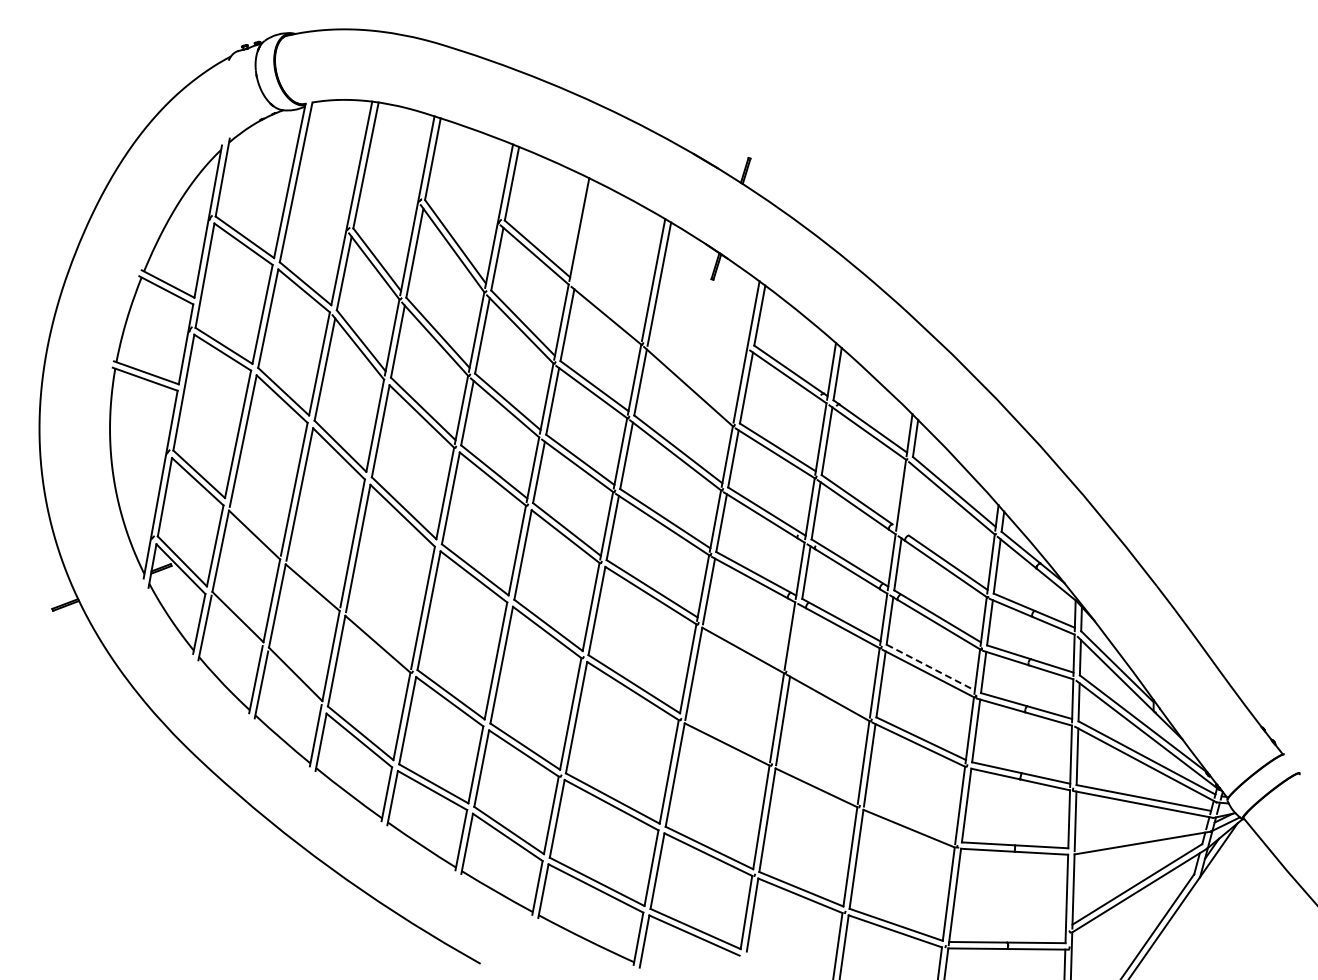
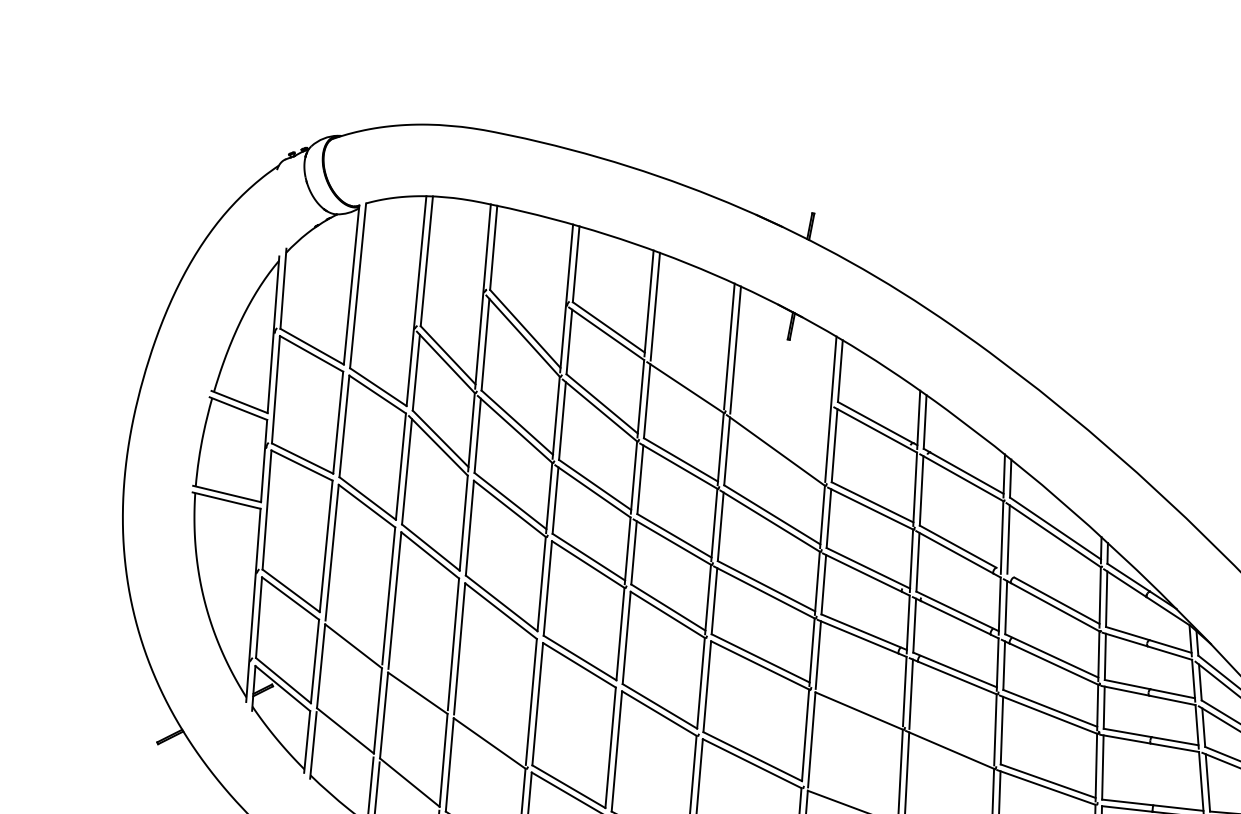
line: (585, 233) -> (655, 306), added
line: (906, 497) -> (1007, 539), added
line: (795, 639) -> (910, 694), added
line: (930, 667) -> (1050, 708), dashed -> solid

